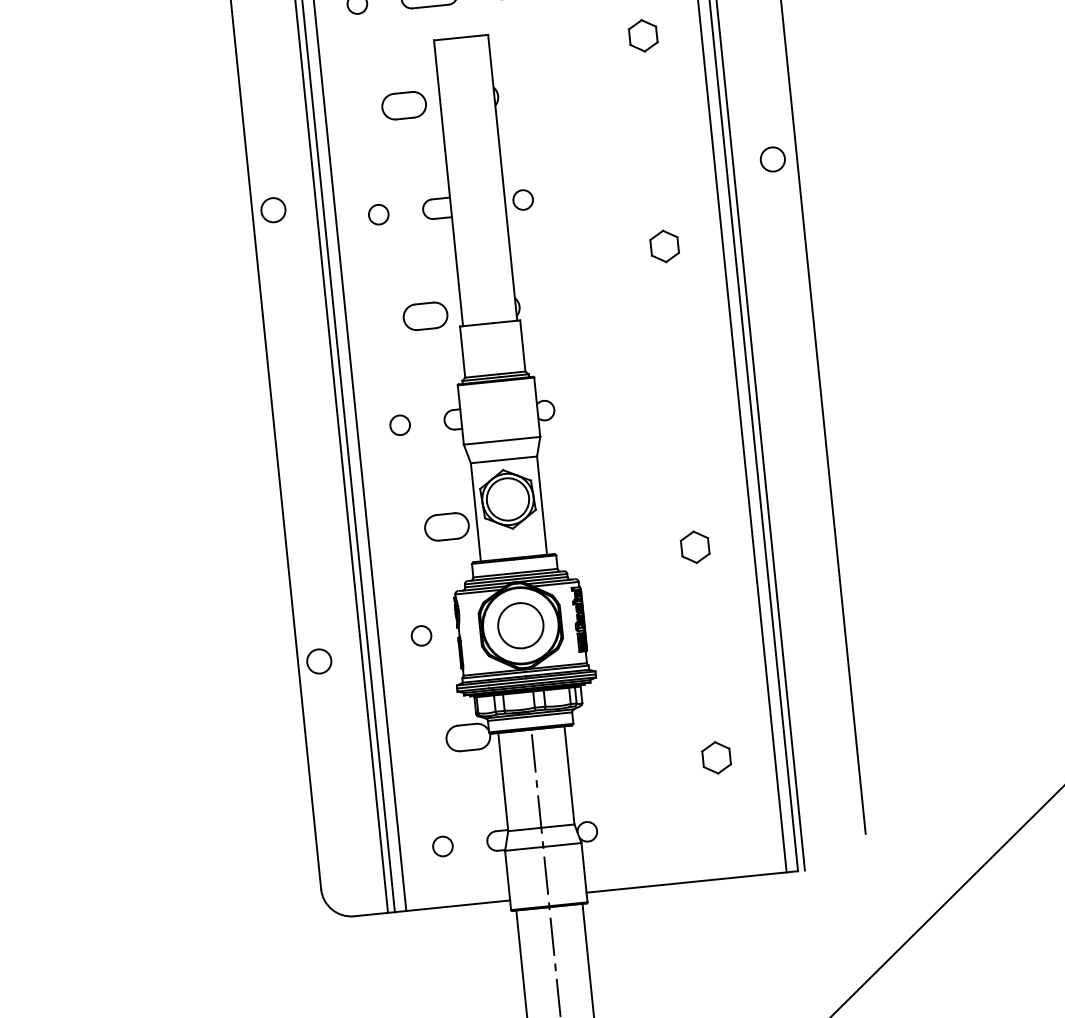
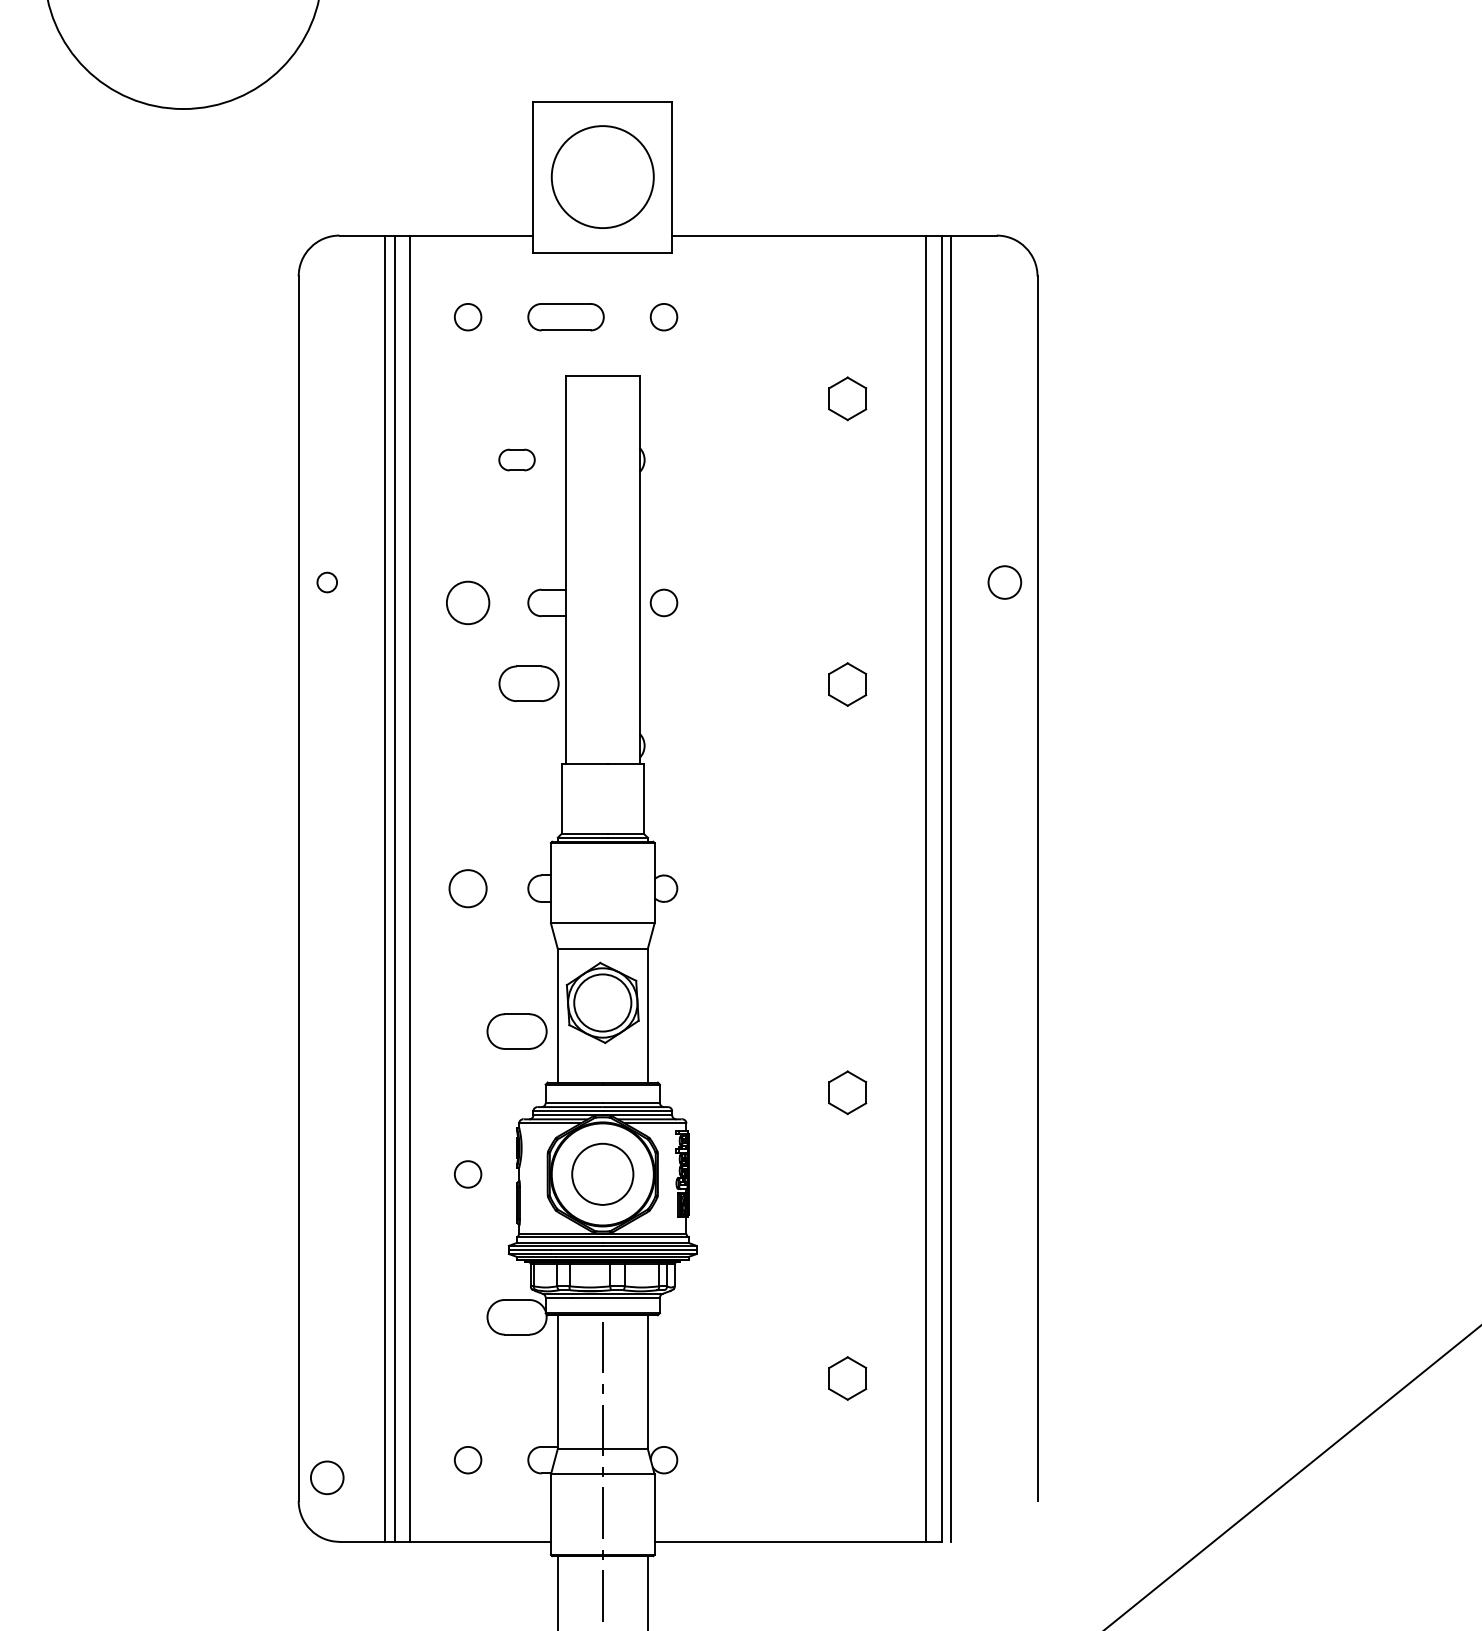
part: (403, 105) -> (516, 459), size x0.6
circle: (272, 210) -> (326, 582), size x0.6
circle: (378, 214) -> (467, 602), size x1.6
part: (425, 316) -> (528, 683), moved
circle: (399, 425) -> (467, 888), size x1.4
circle: (319, 661) -> (327, 1477), moved

